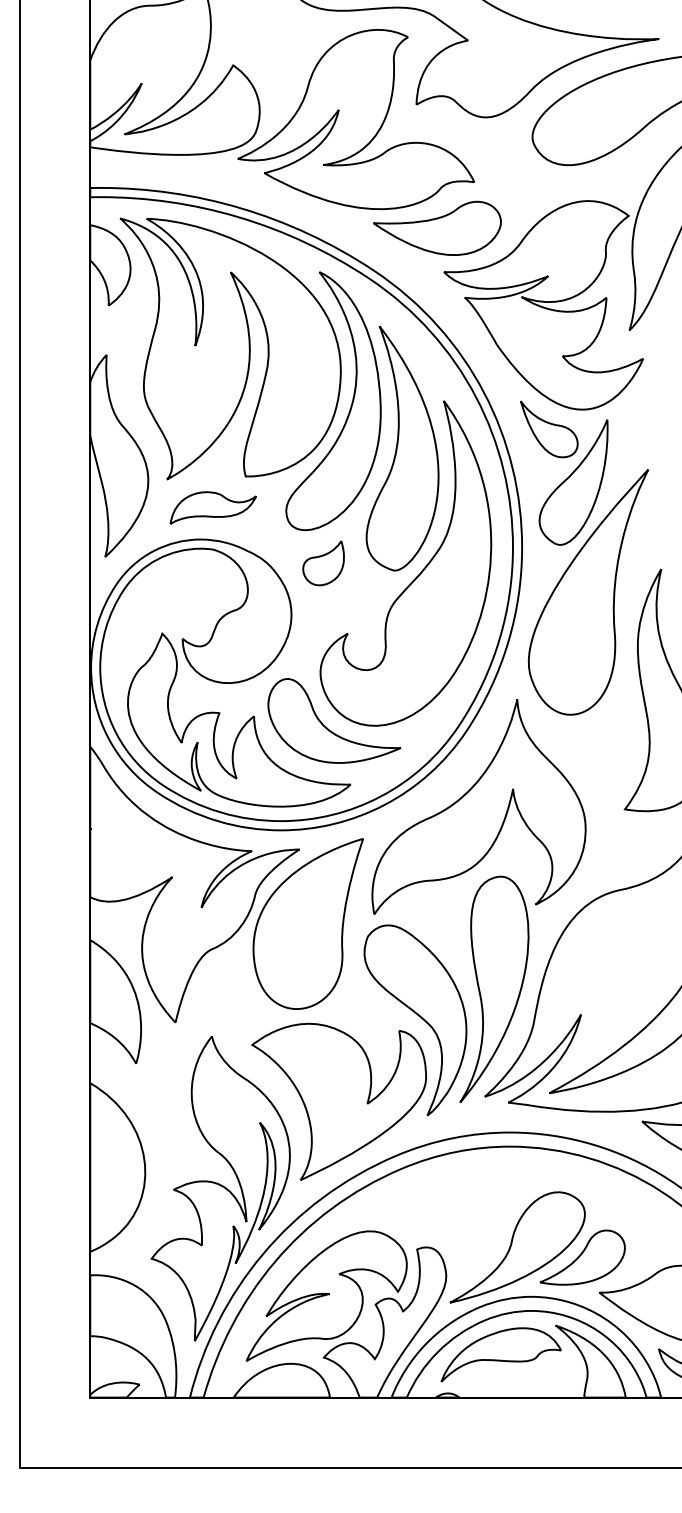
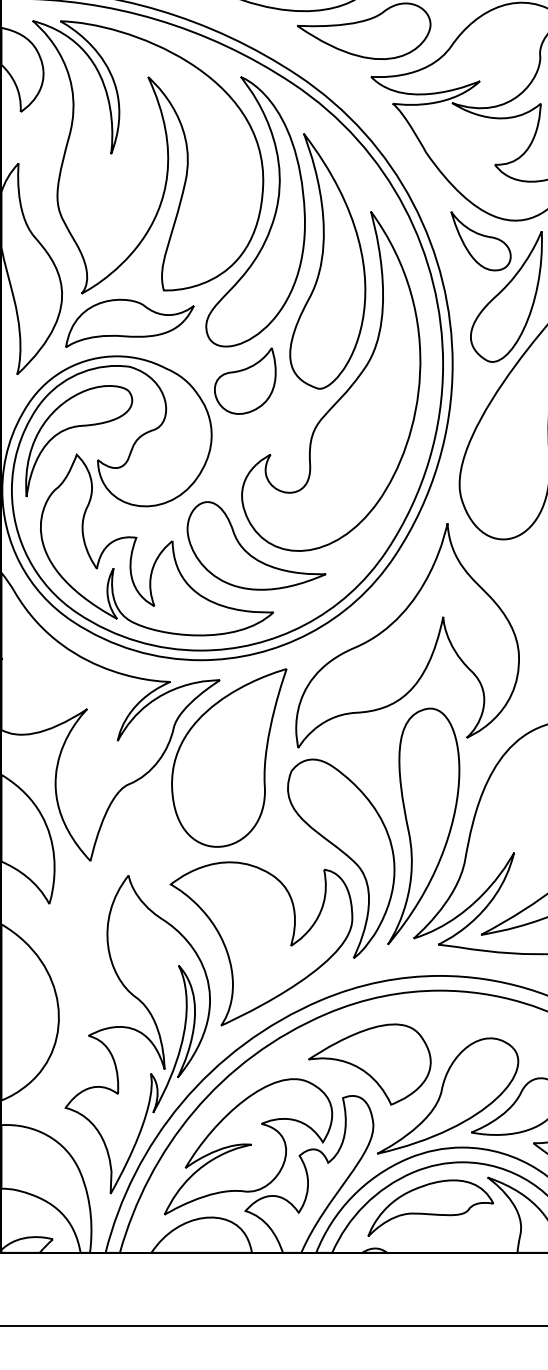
part: (213, 507) -> (130, 322), size x1.43
part: (323, 563) -> (245, 381), size x1.43
part: (164, 607) -> (79, 427), added
part: (443, 1217) -> (370, 1064), added

